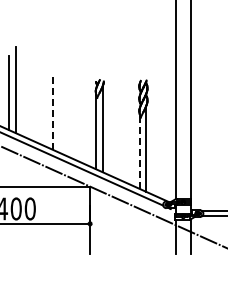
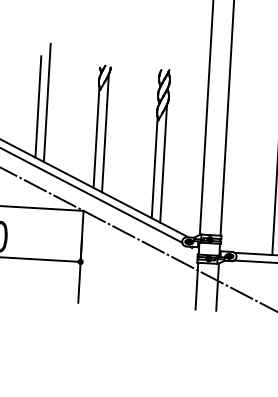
line: (59, 109) -> (47, 102), added
line: (52, 112) -> (37, 106), dashed -> solid
line: (140, 152) -> (155, 168), dashed -> solid

